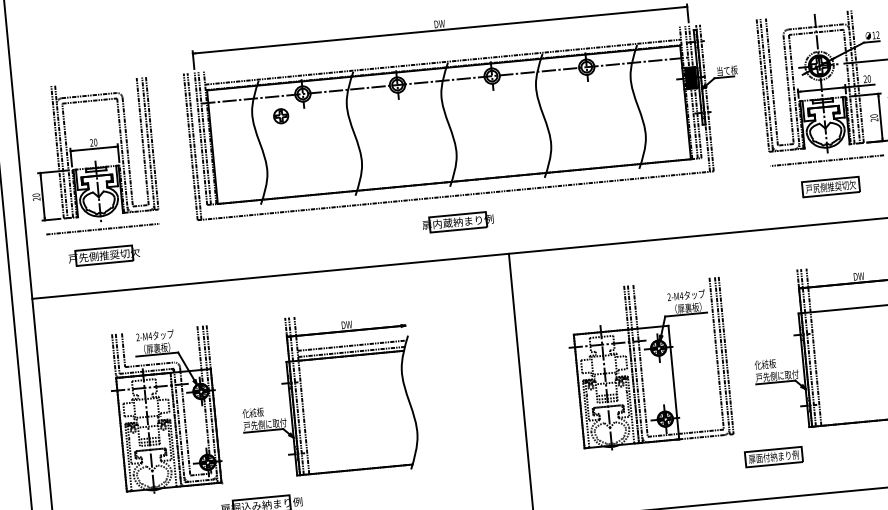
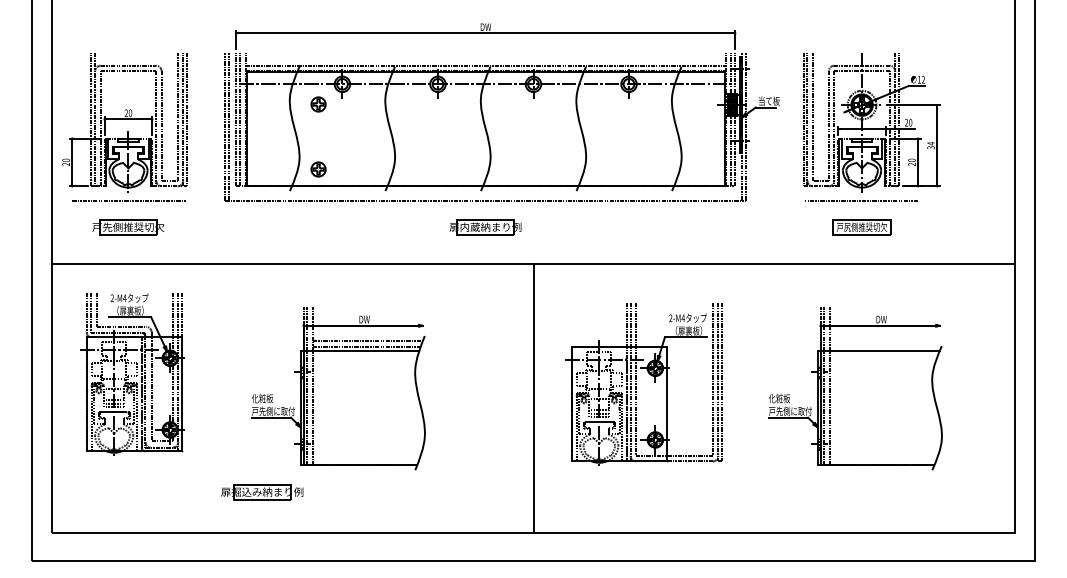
part: (287, 180) -> (318, 169), added
part: (648, 365) -> (643, 384), moved
part: (165, 411) -> (132, 374), moved
part: (774, 457) -> (779, 492), removed

